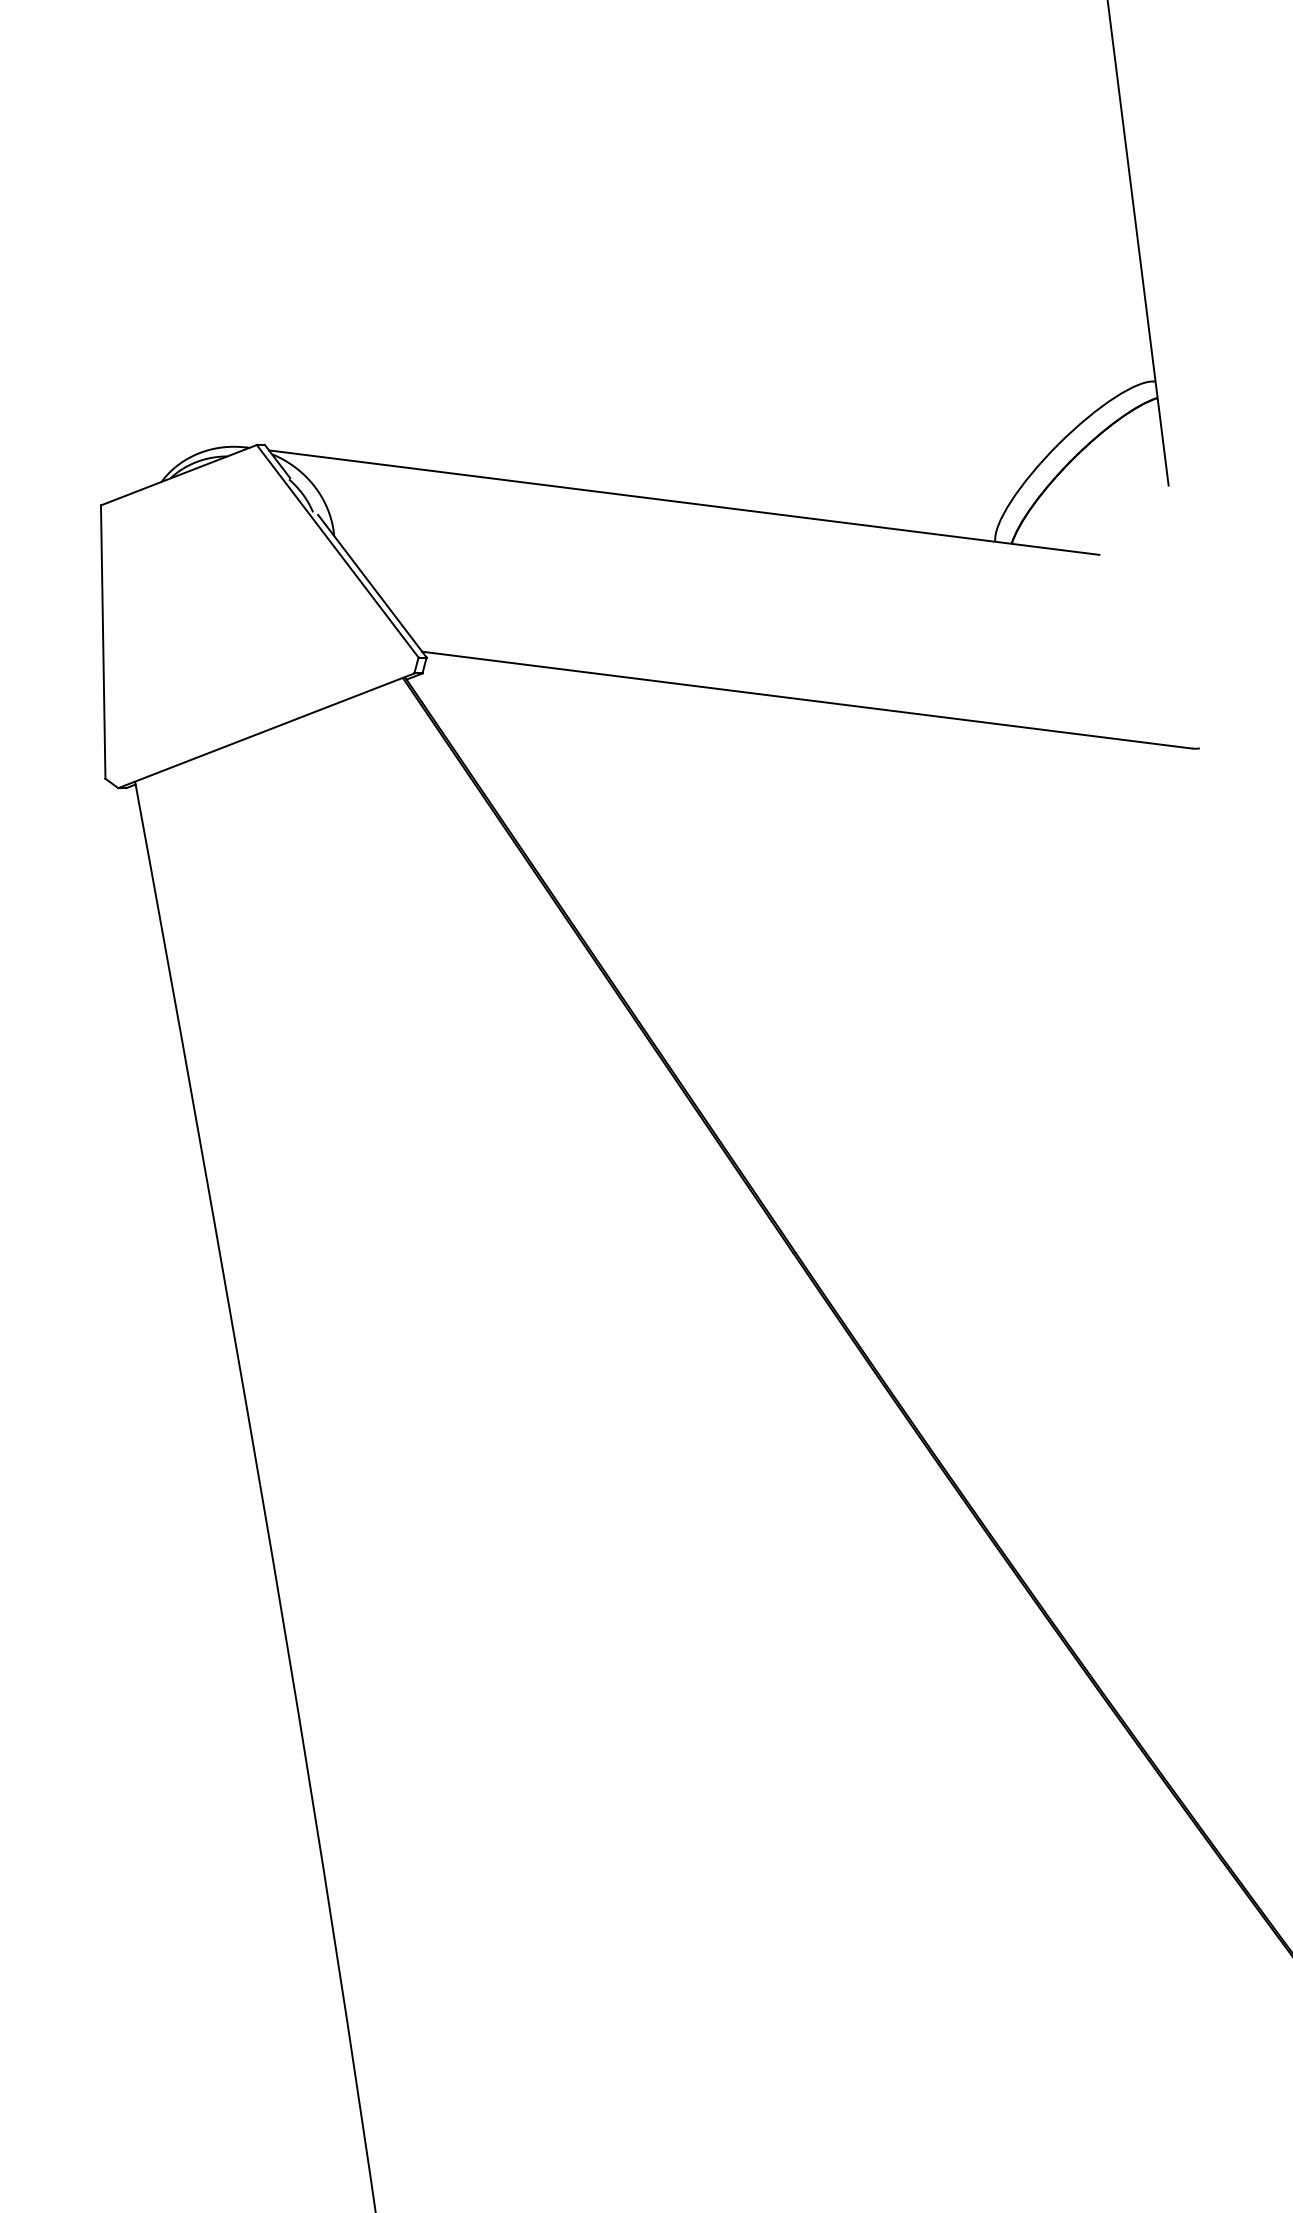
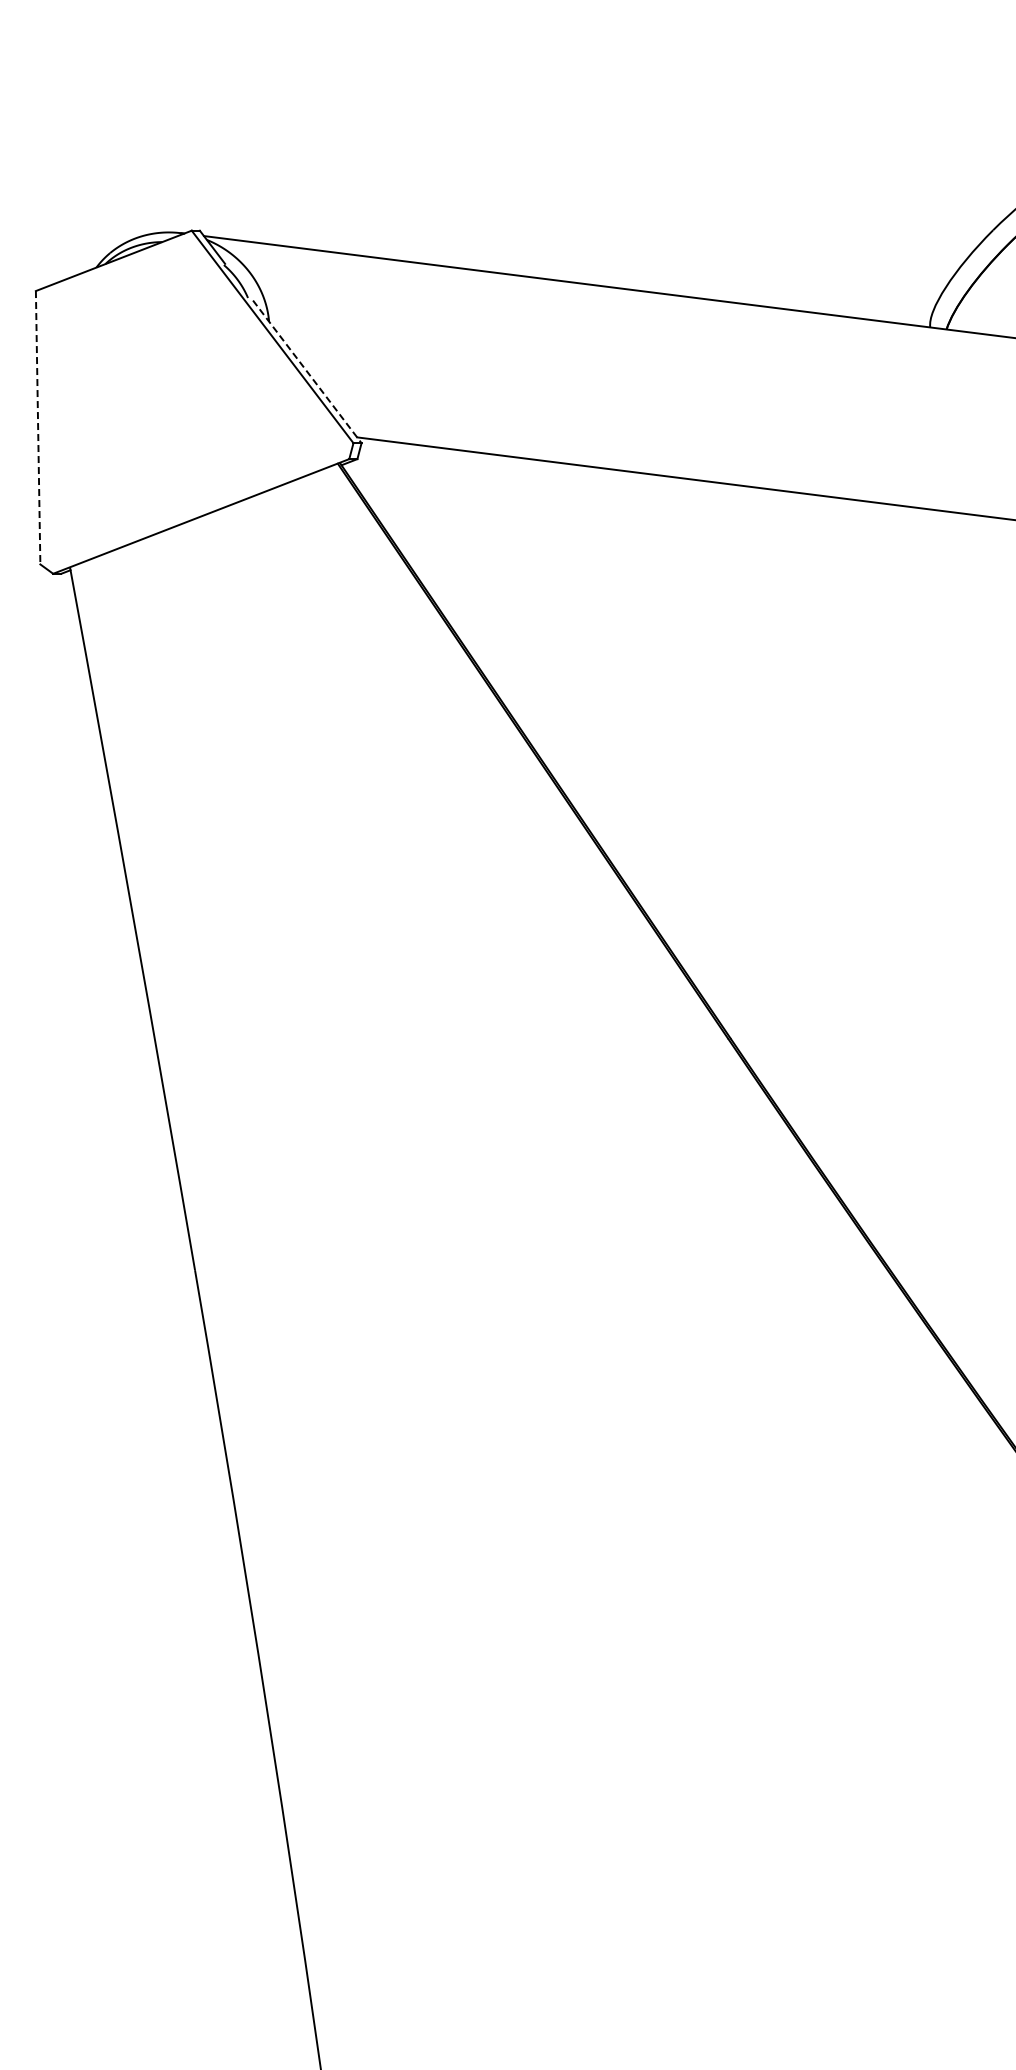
line: (372, 586) -> (307, 372), solid -> dashed
line: (103, 642) -> (38, 428), solid -> dashed

